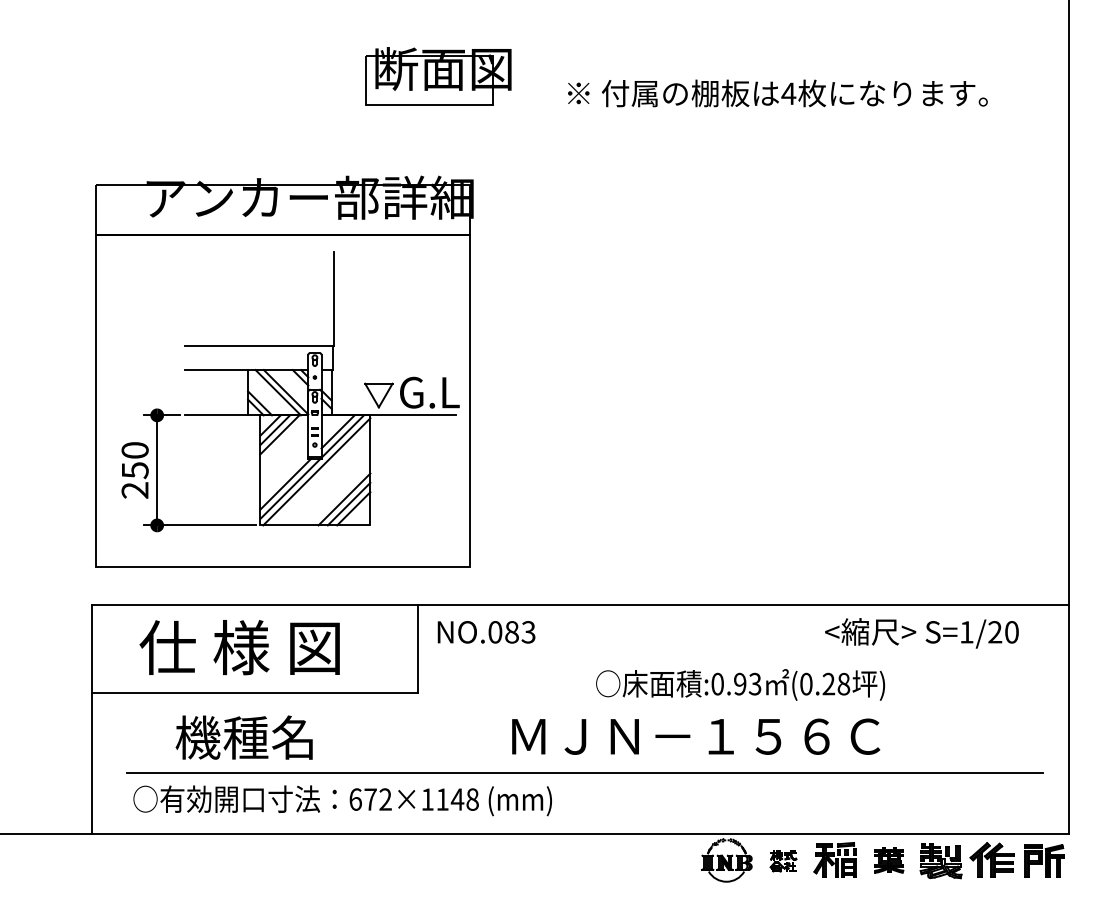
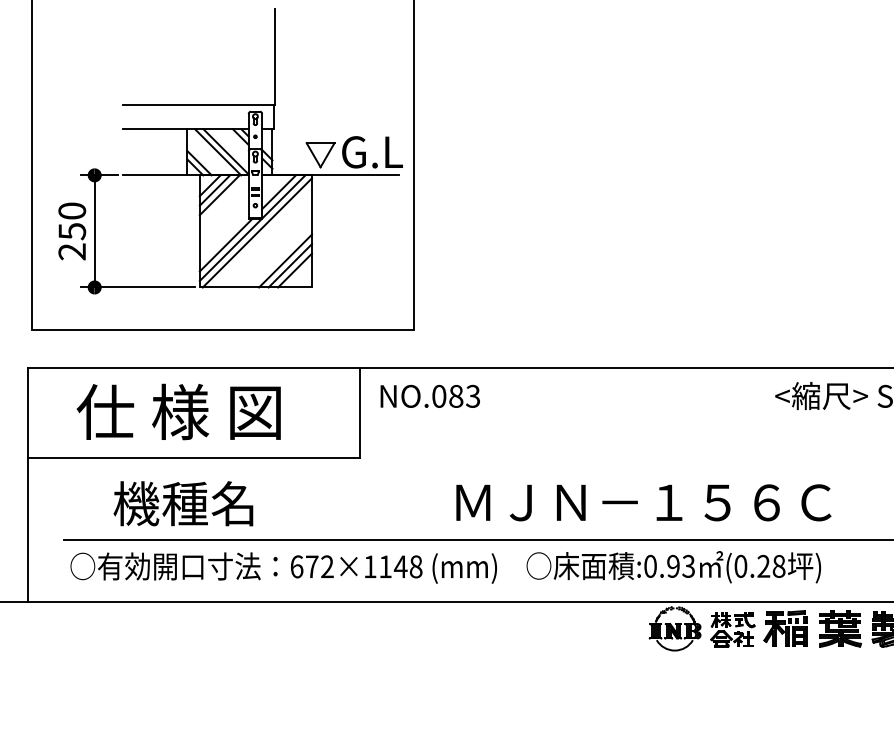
text: (740, 684) -> (673, 566), moved
part: (889, 860) -> (840, 628), size x1.43
part: (783, 861) -> (732, 629), size x1.67

